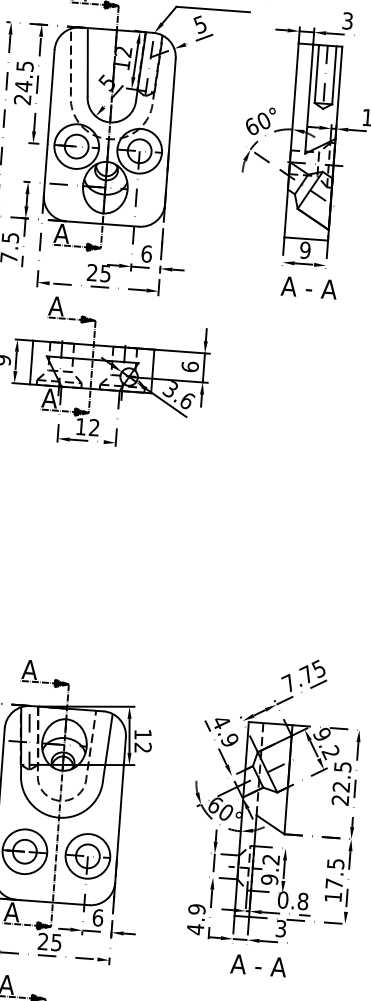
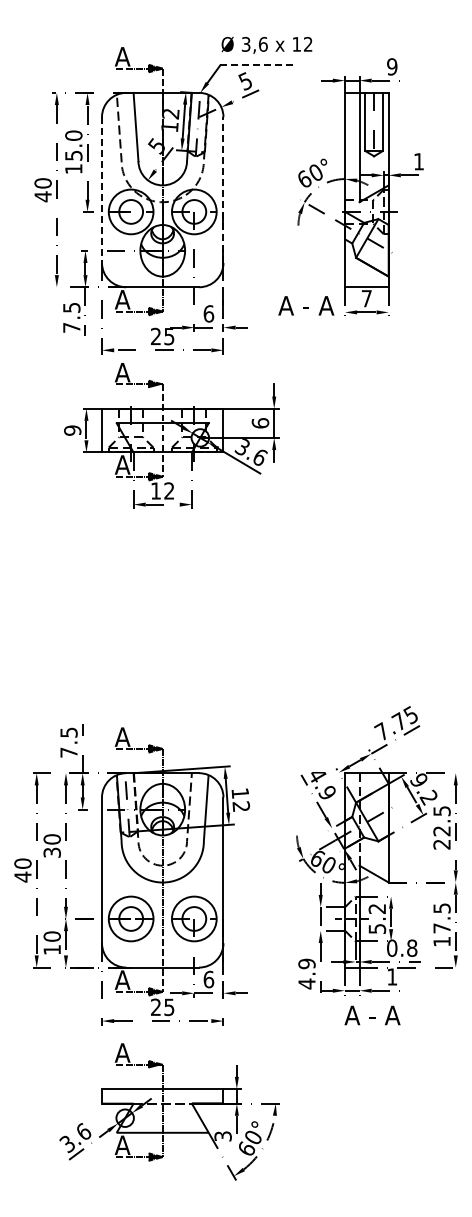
line: (213, 9) -> (257, 65), solid -> dashed
text: (348, 20) -> (392, 66), 3 -> 9
text: (23, 83) -> (73, 152), 24.5 -> 15.0
line: (49, 123) -> (102, 190), solid -> dashed
line: (170, 131) -> (223, 190), solid -> dashed
text: (305, 250) -> (366, 298), 9 -> 7
text: (309, 287) -> (306, 305), moved
text: (268, 879) -> (376, 928), 9.2 -> 5.2
text: (281, 928) -> (392, 976), 3 -> 1

